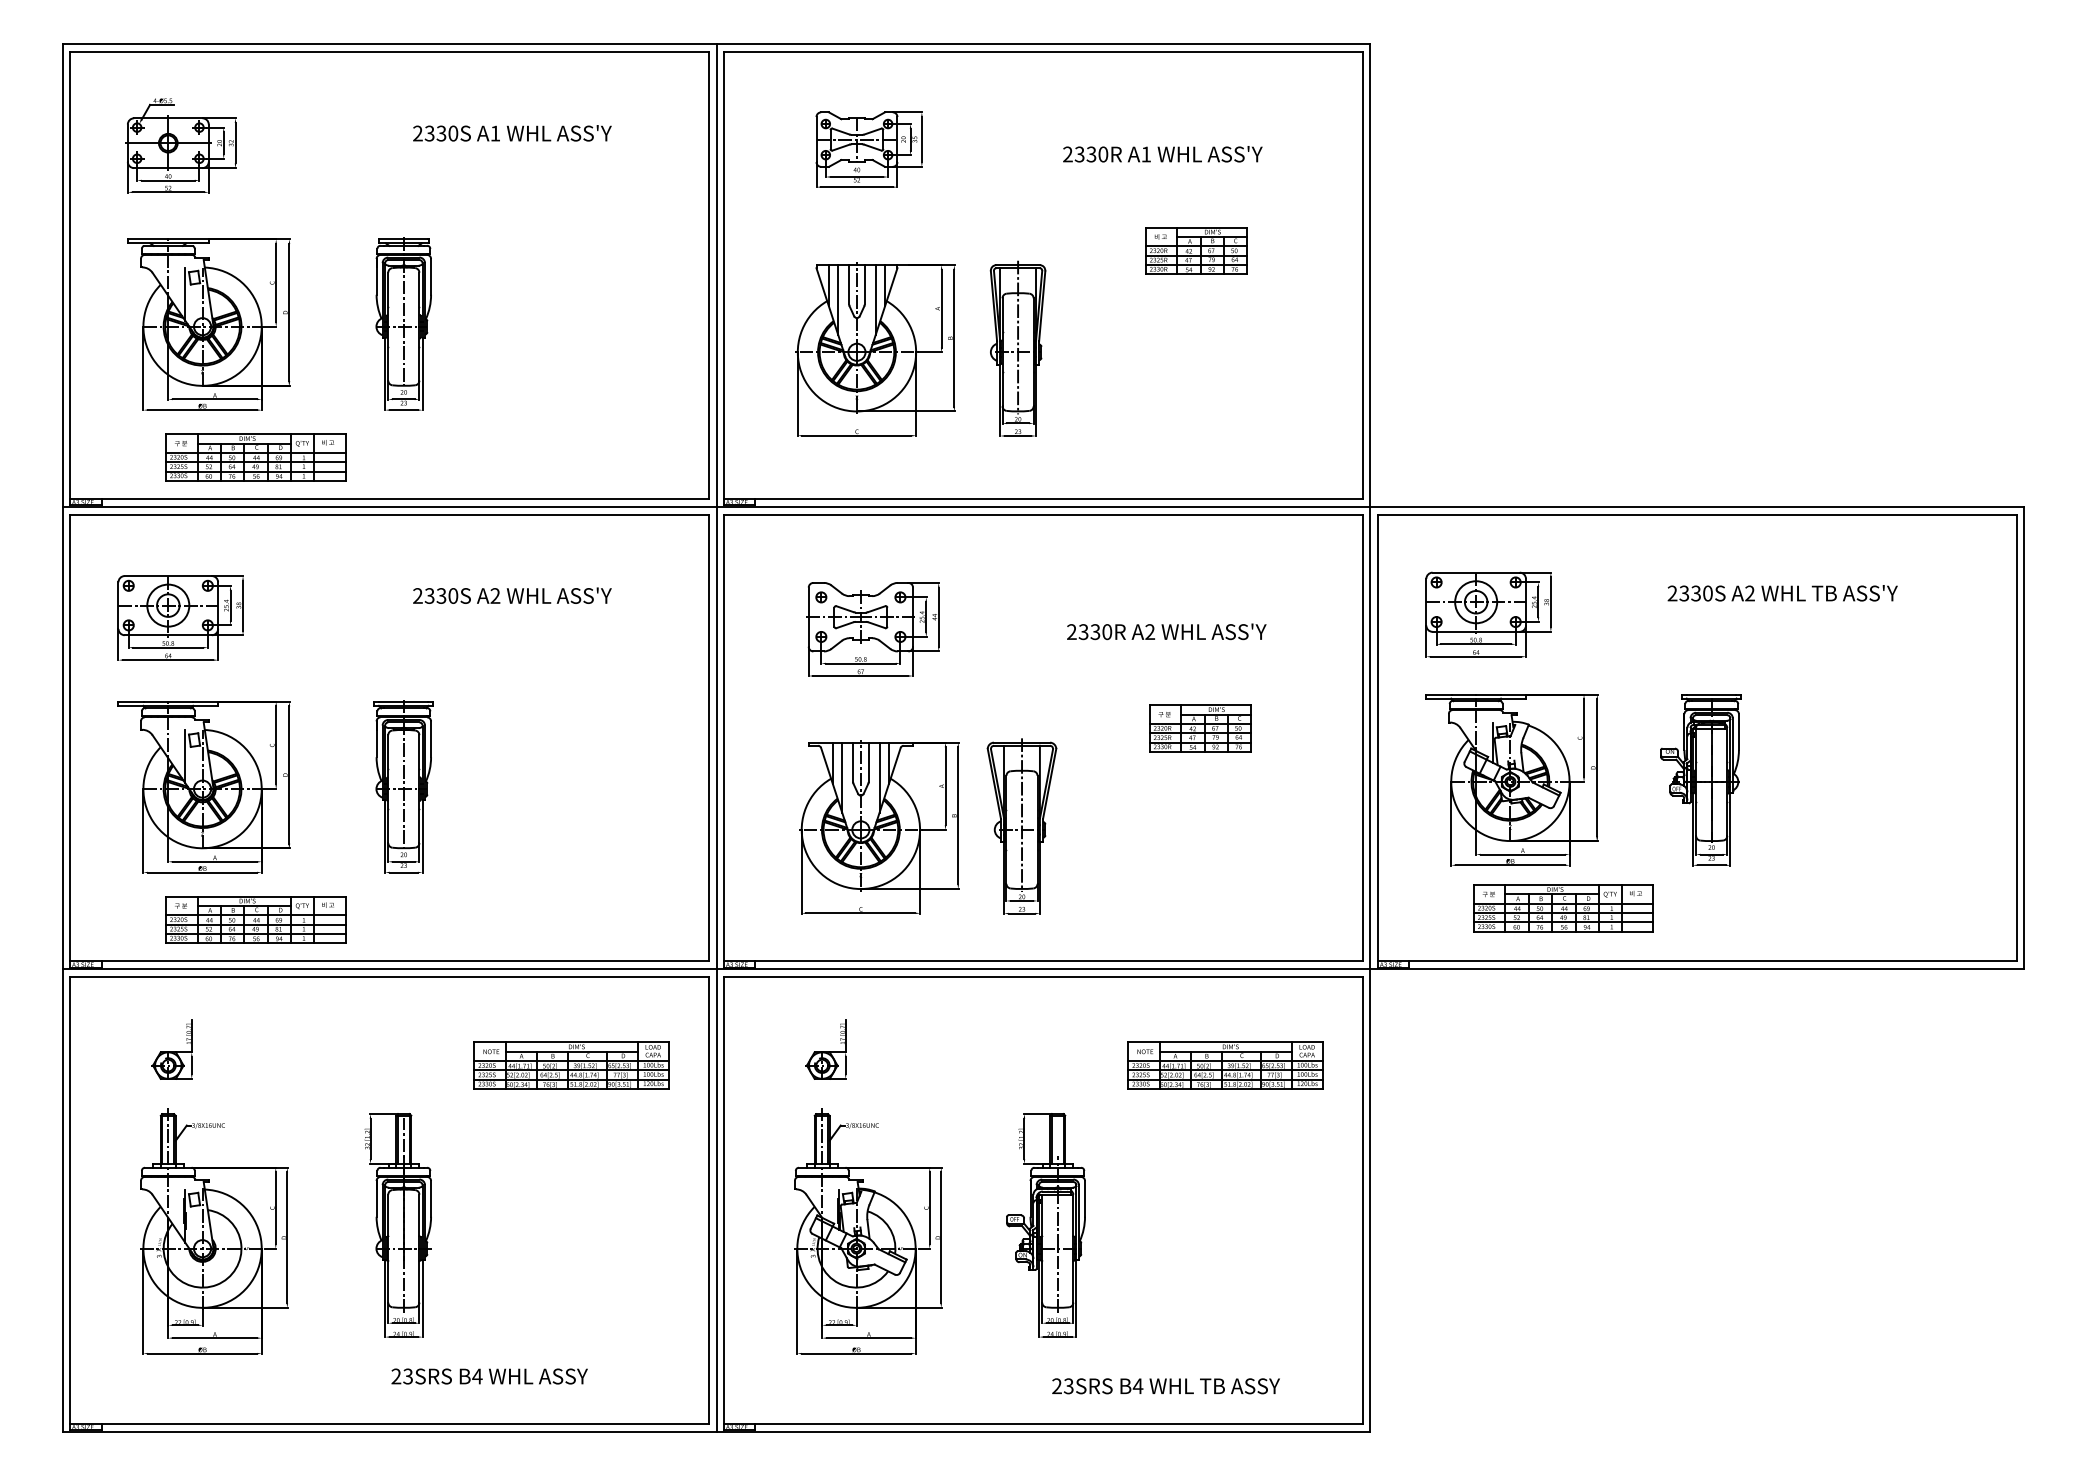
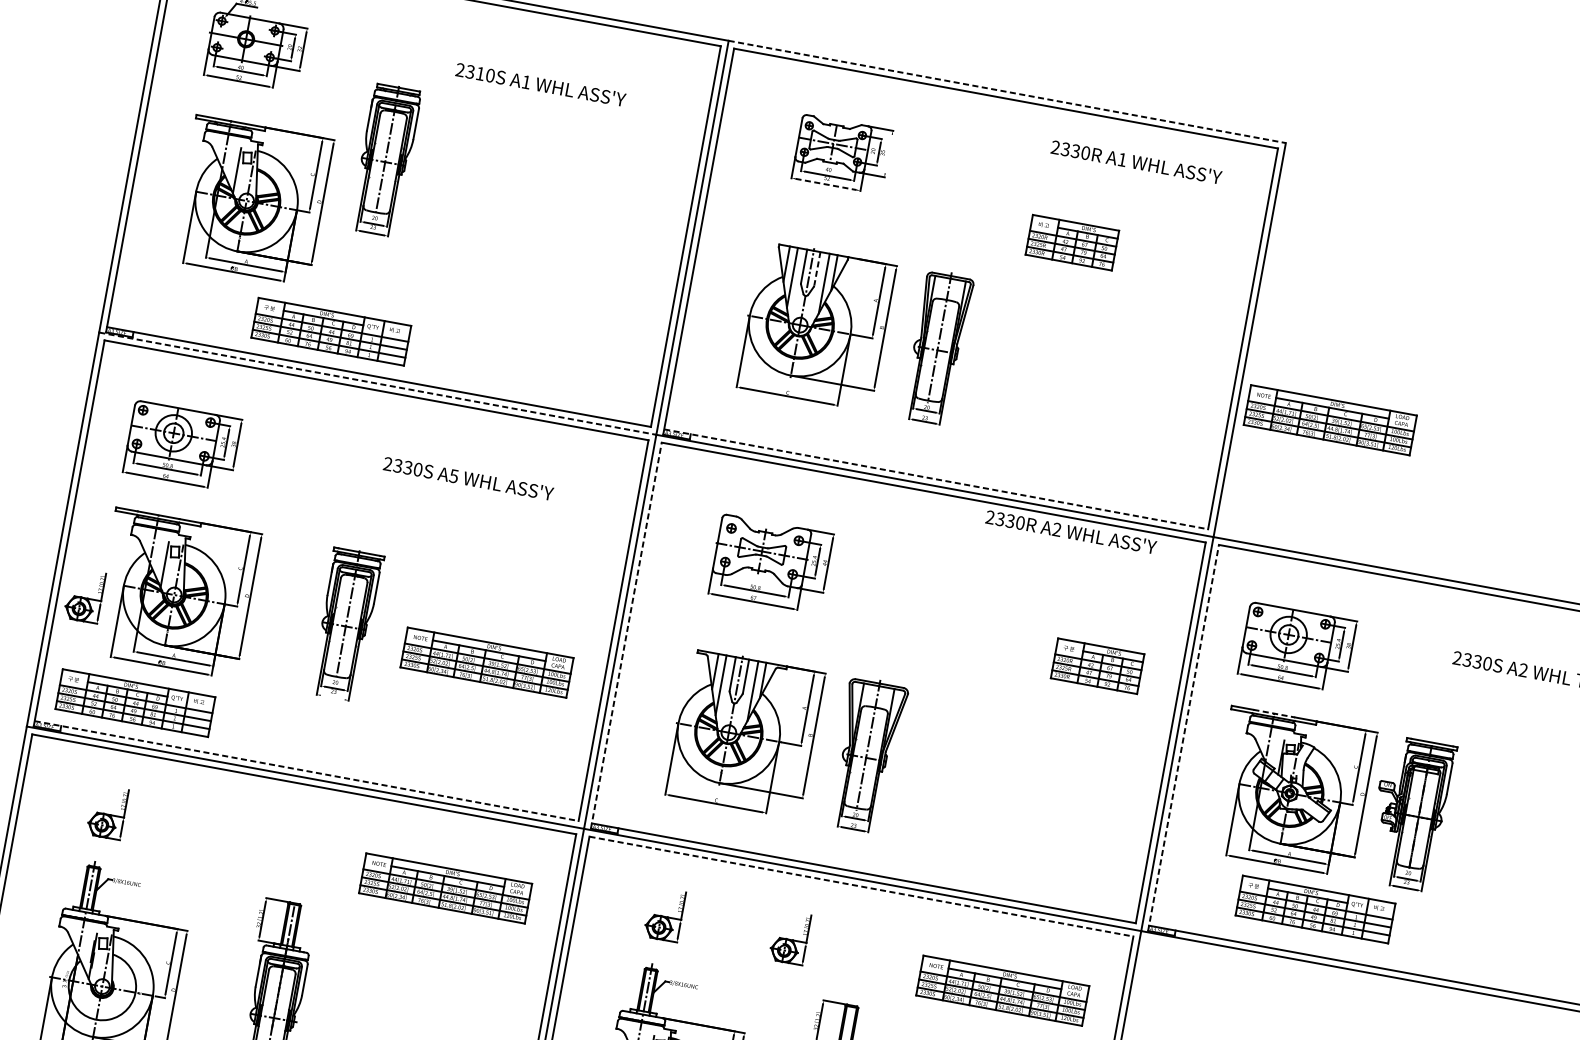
line: (1043, 44) -> (1007, 92), solid -> dashed
text: (441, 133) -> (480, 73), 2330S -> 2310S
line: (921, 139) -> (888, 153), removed
text: (1162, 154) -> (1136, 162), moved
line: (856, 187) -> (825, 184), solid -> dashed
part: (1196, 250) -> (1072, 242), moved
line: (864, 284) -> (817, 268), solid -> dashed
part: (403, 323) -> (385, 159), moved
part: (1478, 349) -> (1330, 419), added
part: (255, 457) -> (330, 331), moved
line: (1043, 499) -> (936, 479), solid -> dashed
line: (389, 506) -> (377, 383), solid -> dashed
text: (495, 595) -> (454, 475), A2 -> A5
text: (1166, 631) -> (1071, 531), moved
line: (1476, 694) -> (1274, 713), solid -> dashed
part: (1200, 728) -> (1097, 666), moved
line: (724, 741) -> (626, 636), solid -> dashed
line: (1378, 741) -> (1183, 738), solid -> dashed
part: (1700, 780) -> (1409, 814), moved
part: (571, 800) -> (486, 662), added
part: (100, 808) -> (84, 595), added
line: (403, 872) -> (332, 697), removed
part: (255, 919) -> (135, 702), moved
line: (390, 961) -> (307, 771), solid -> dashed
line: (1043, 976) -> (861, 886), solid -> dashed
part: (972, 1049) -> (789, 937), added

